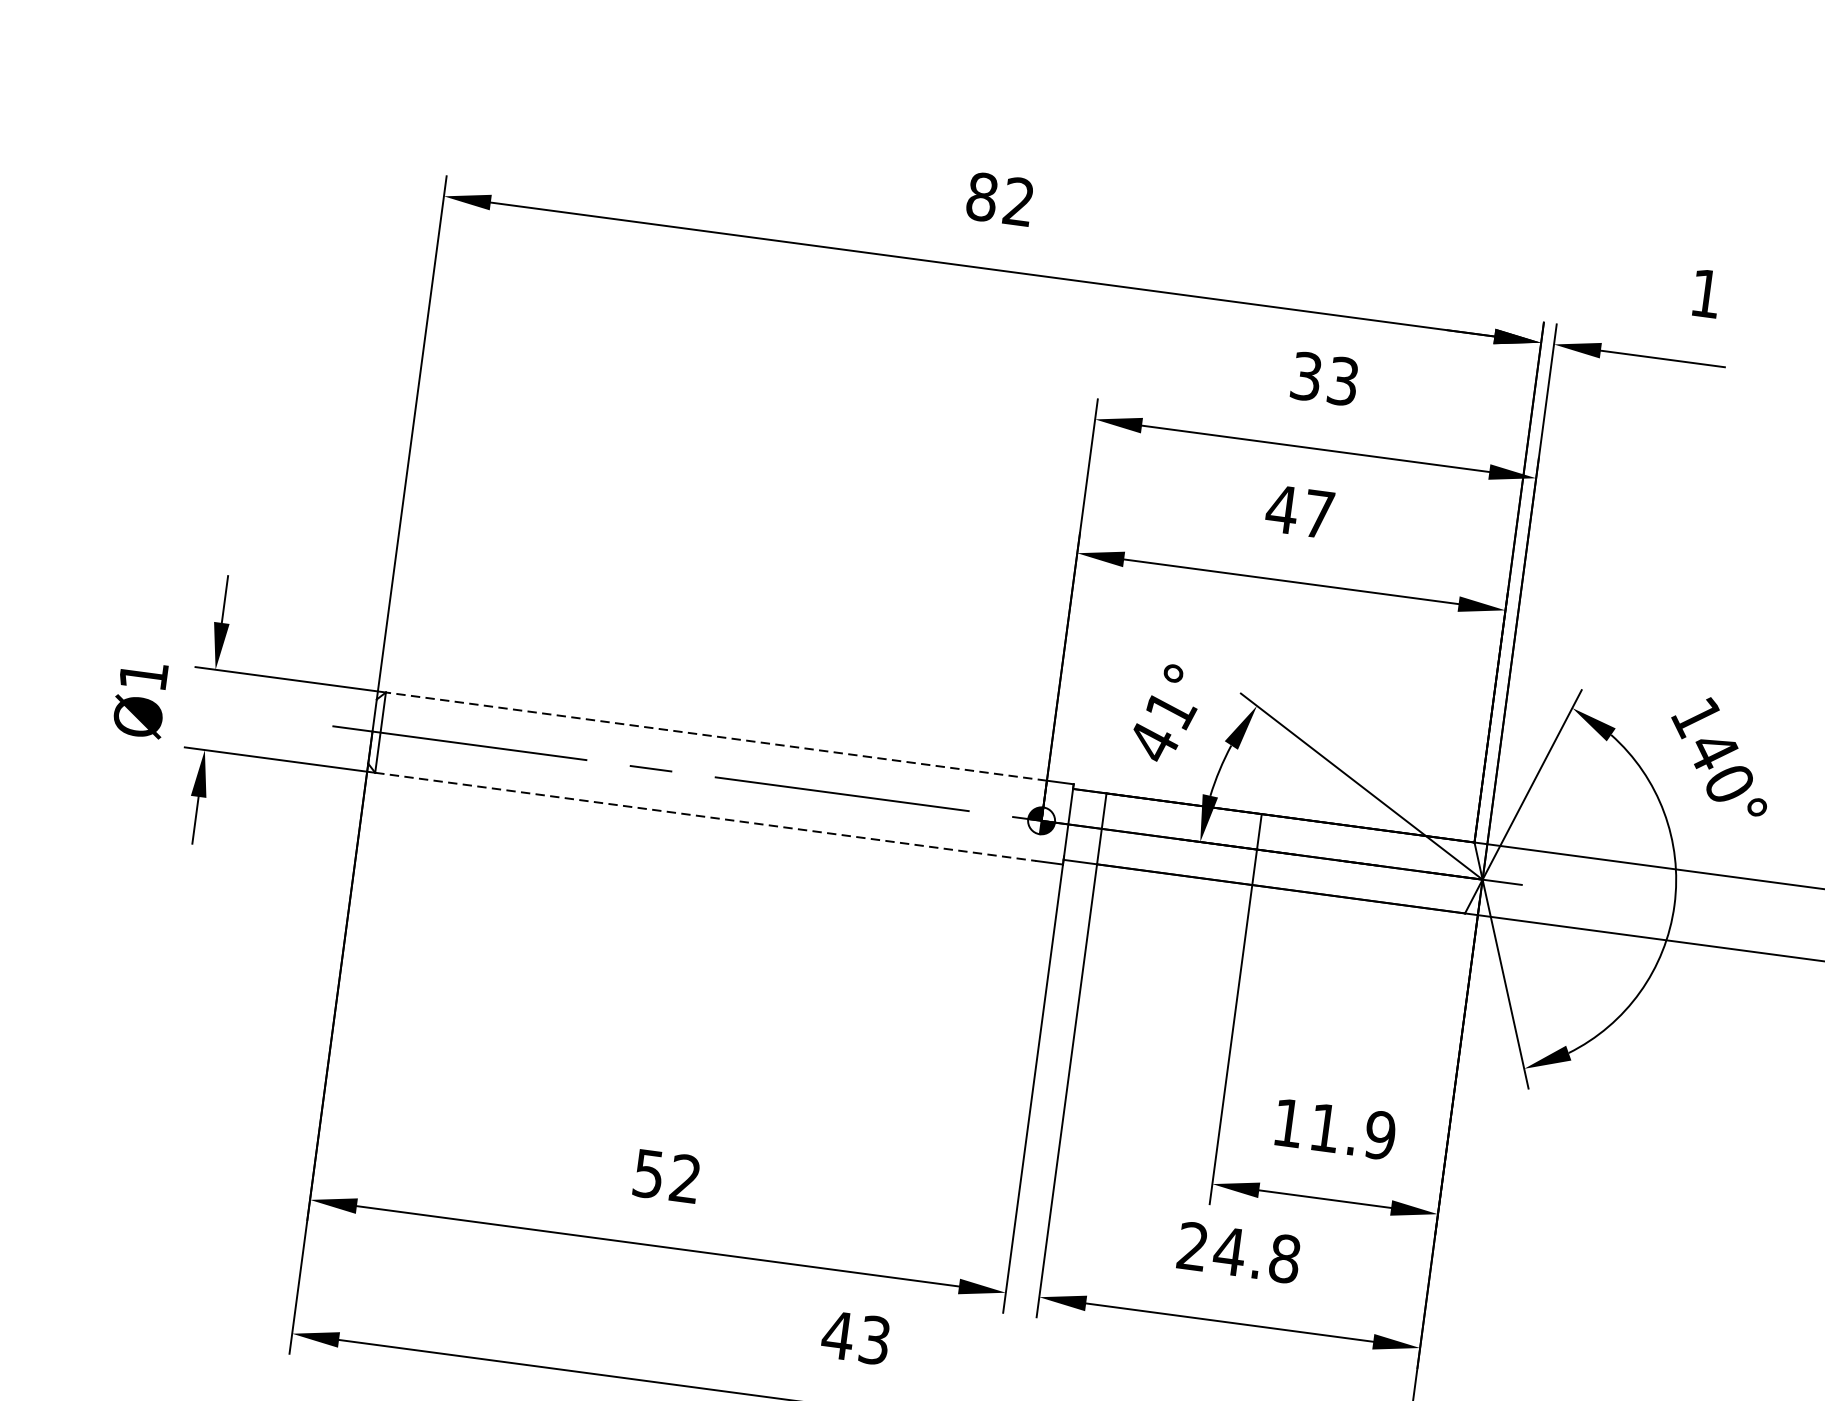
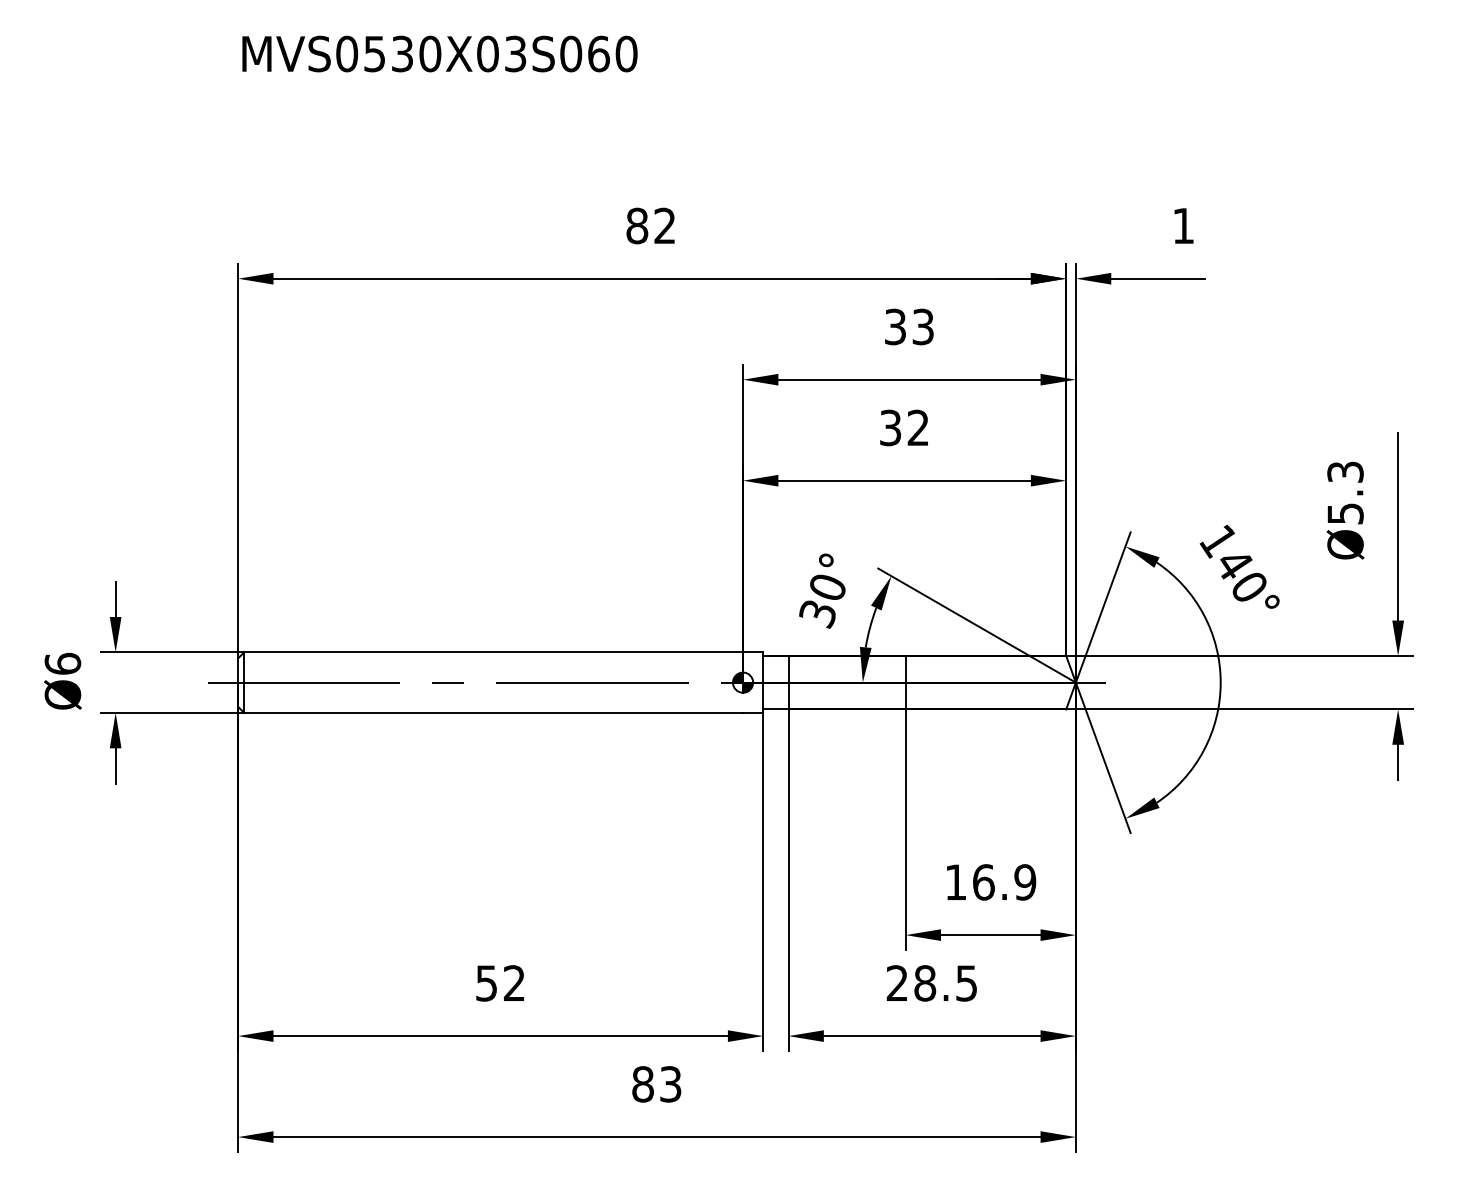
text: (1299, 511) -> (903, 427), 47 -> 32
text: (143, 675) -> (62, 663), Ø1 -> Ø6
text: (1162, 727) -> (823, 601), 41° -> 30°
line: (716, 736) -> (493, 652), dashed -> solid
line: (706, 816) -> (494, 712), dashed -> solid
text: (1324, 1128) -> (983, 882), 11.9 -> 16.9
text: (1256, 1255) -> (945, 983), 24.8 -> 28.5
text: (837, 1335) -> (642, 1084), 43 -> 83

